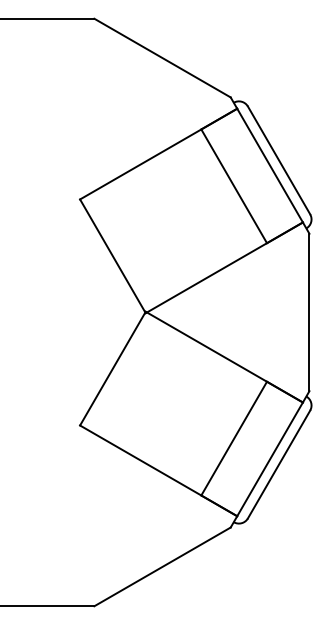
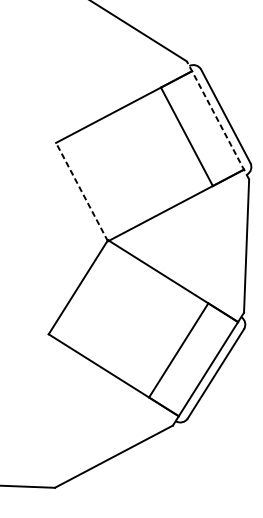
line: (270, 165) -> (218, 120), solid -> dashed
line: (112, 256) -> (81, 192), solid -> dashed

